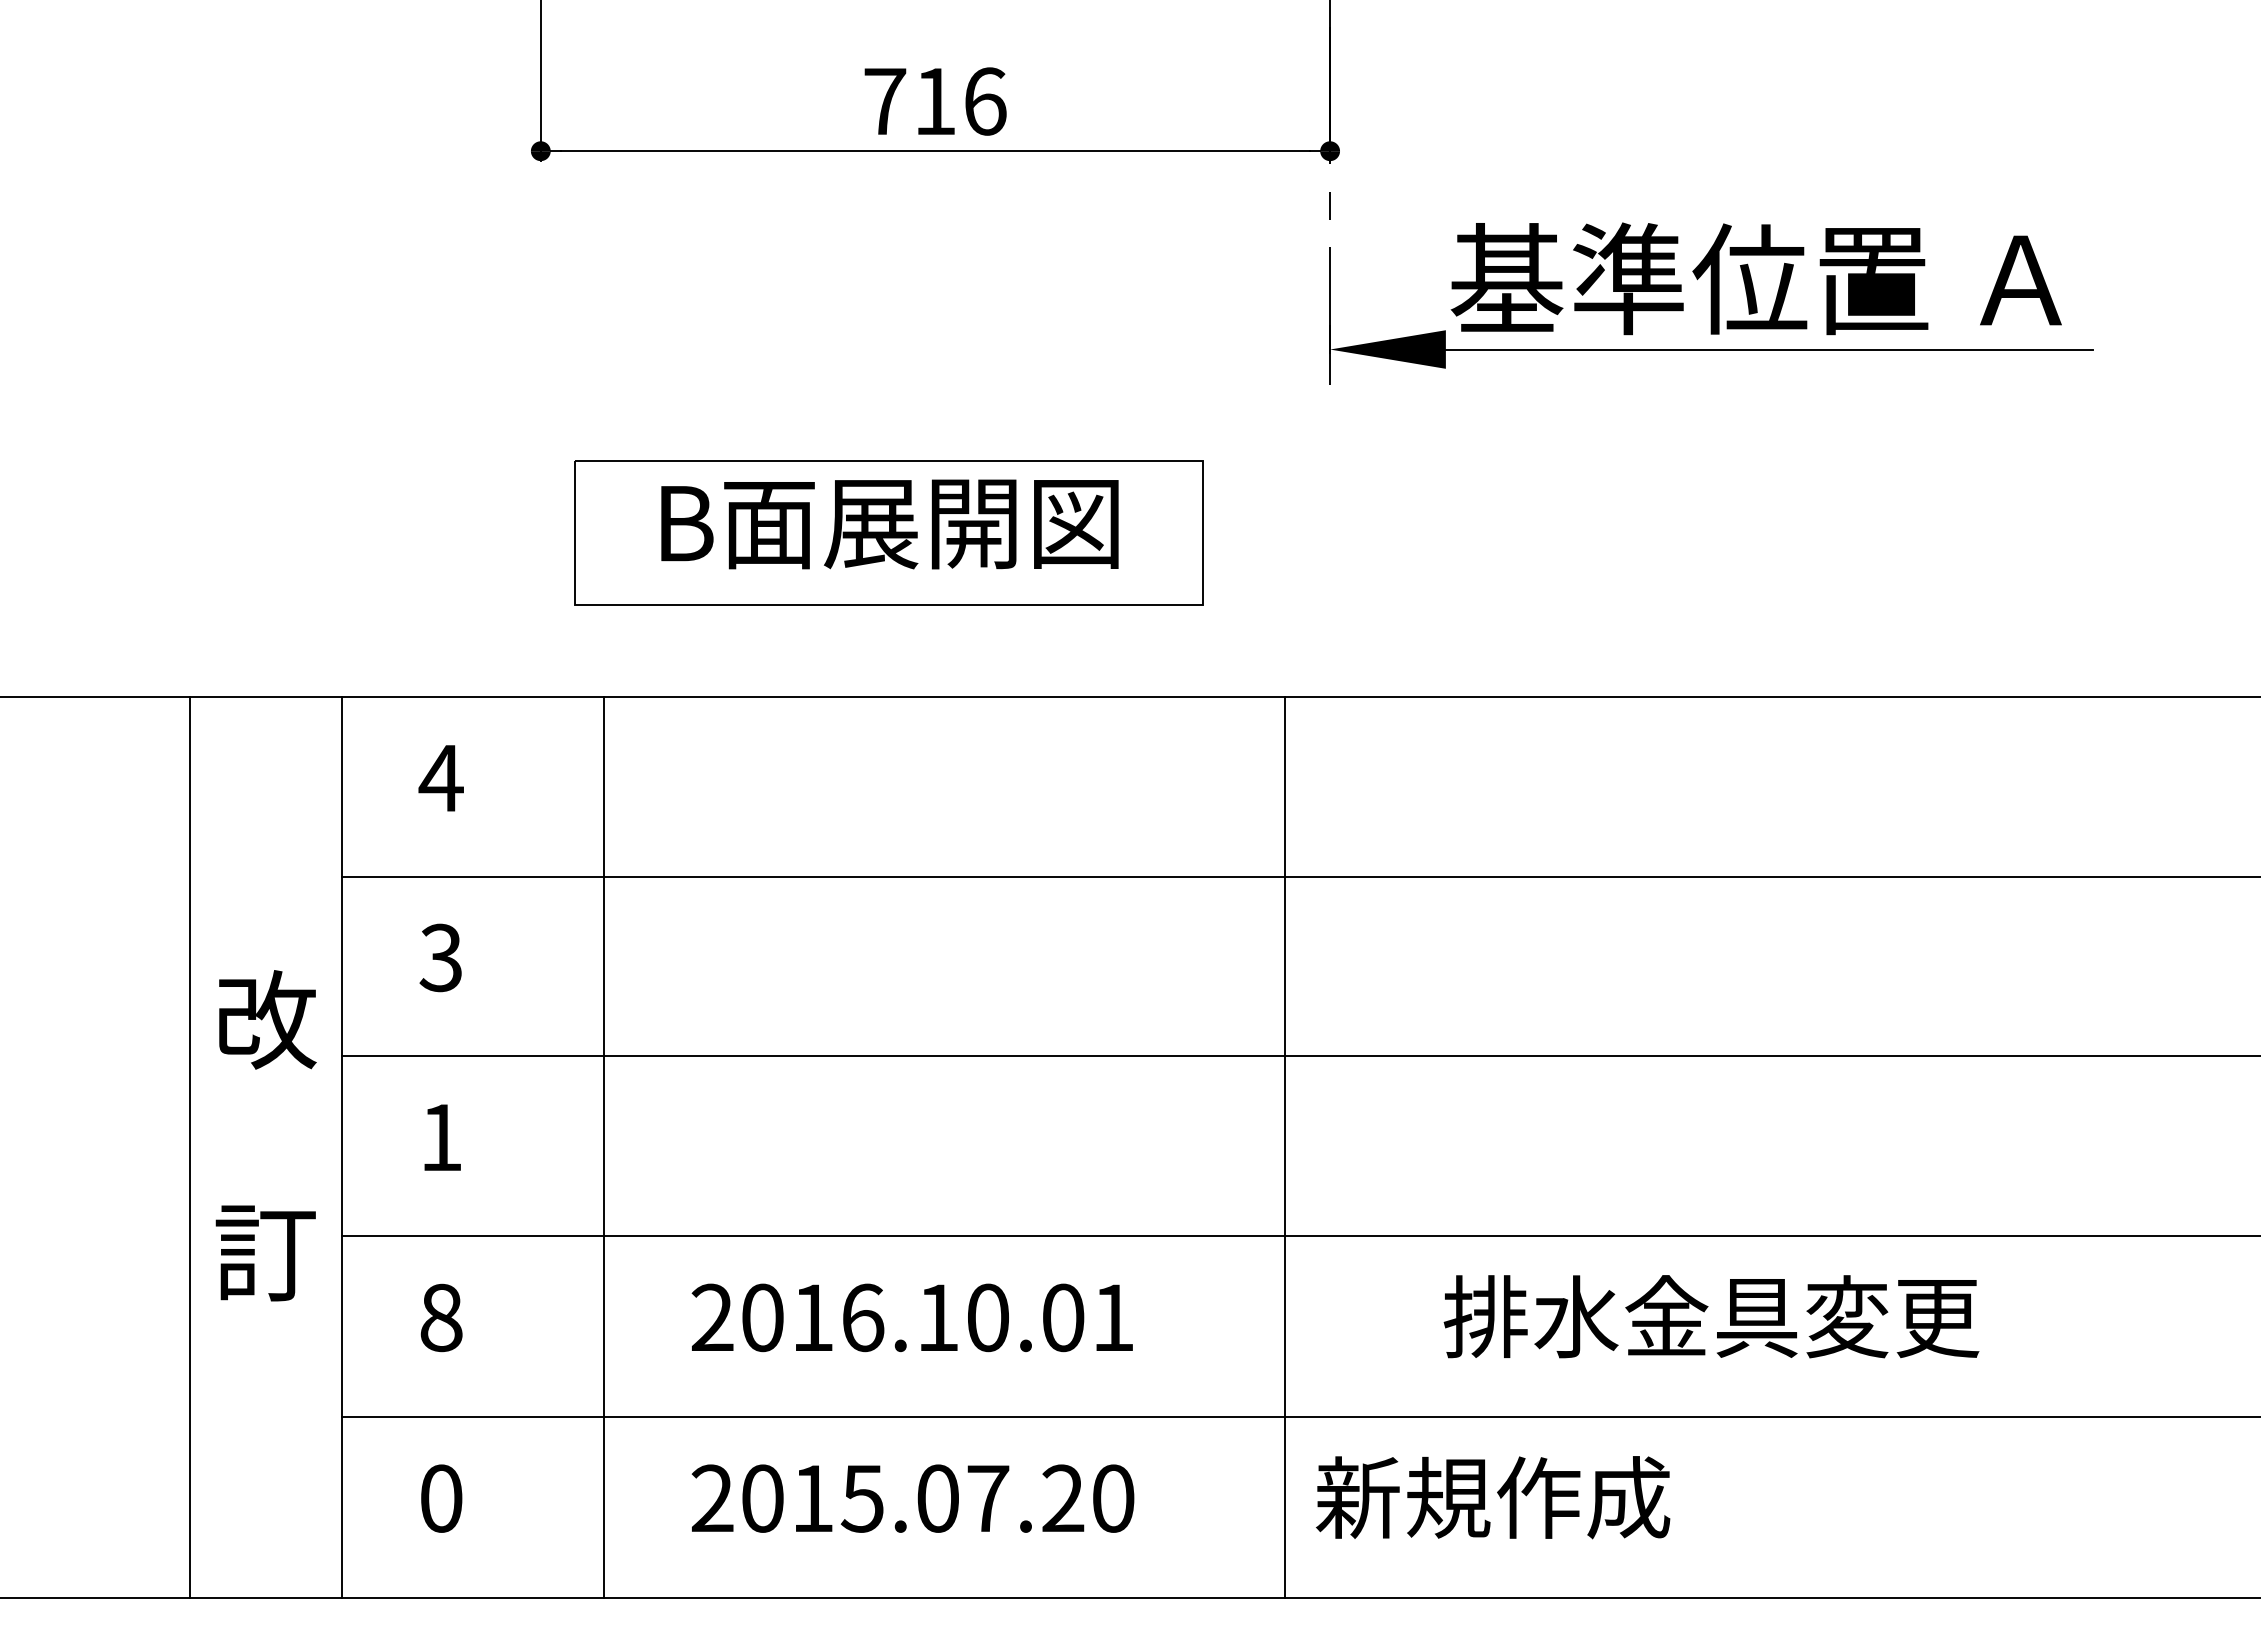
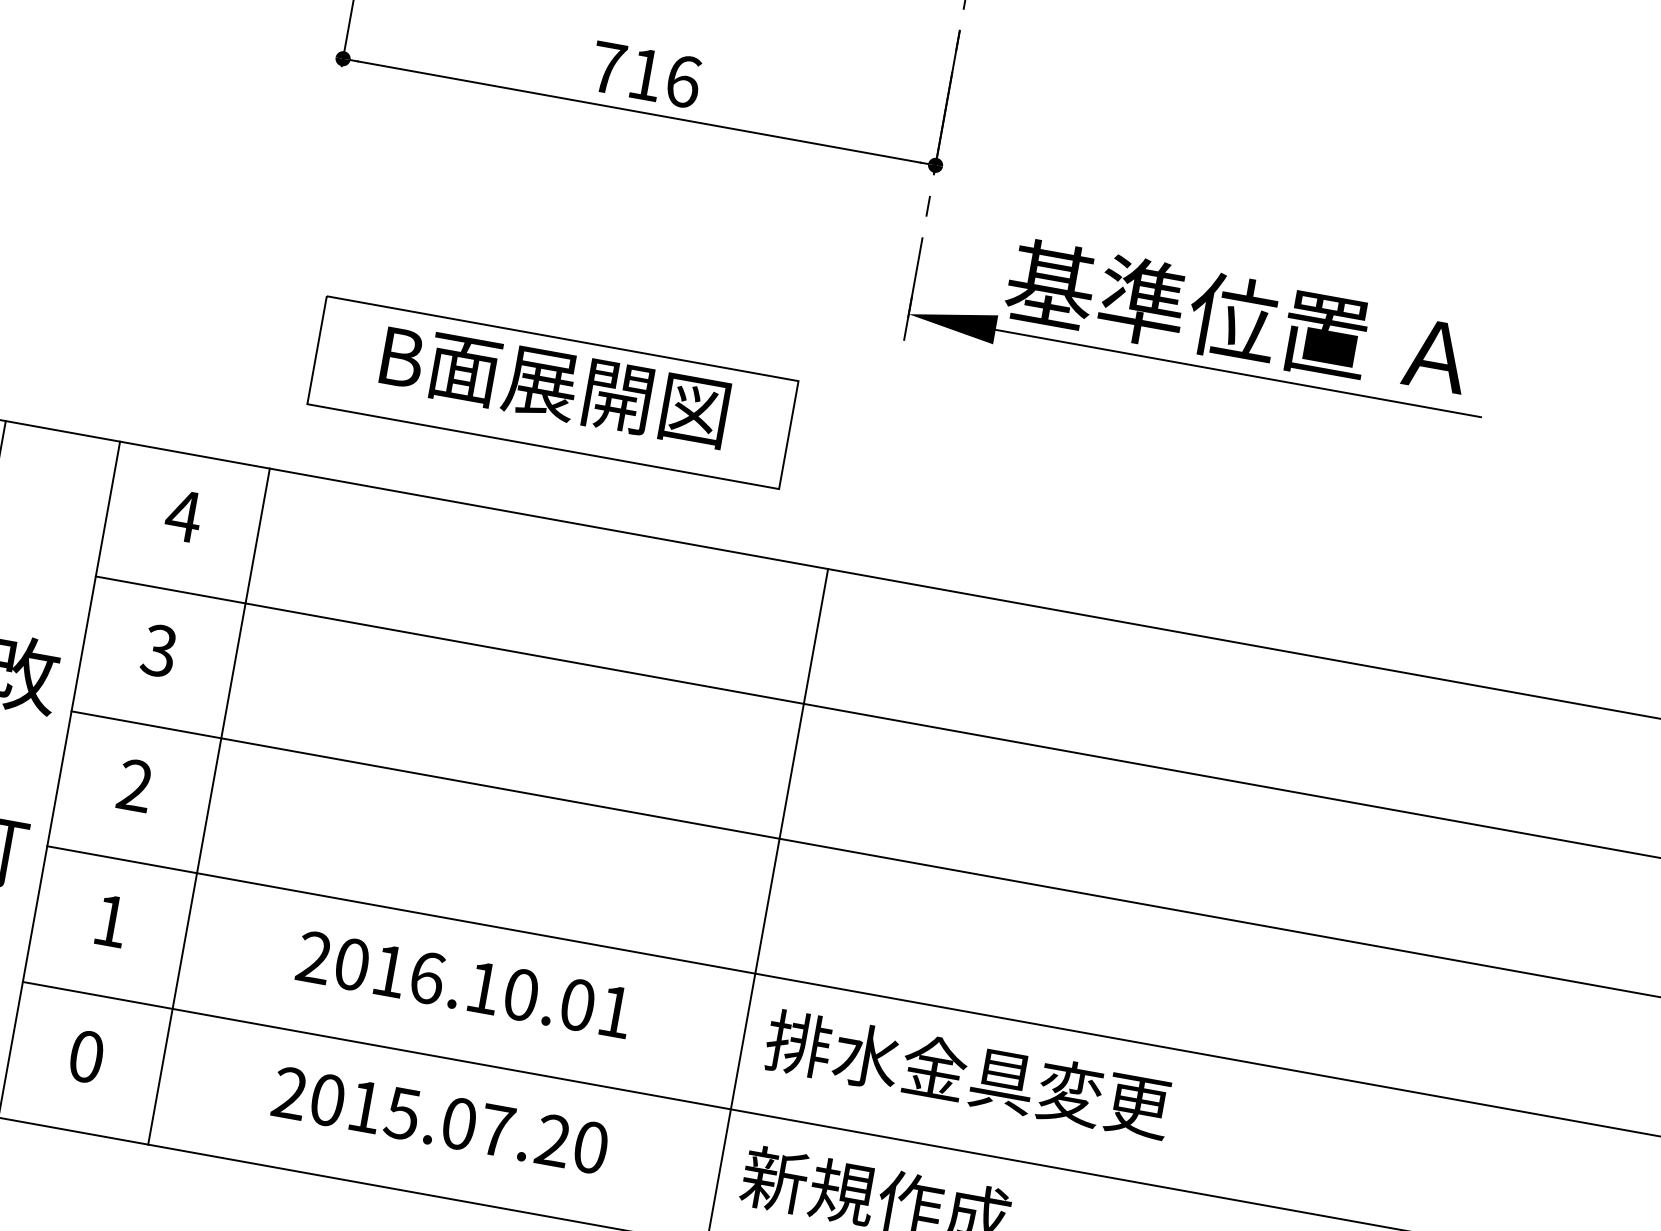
text: (441, 1136) -> (135, 784), 1 -> 2
line: (604, 1147) -> (209, 806), moved
text: (1711, 1316) -> (968, 1074), moved
text: (441, 1317) -> (111, 920), 8 -> 1

